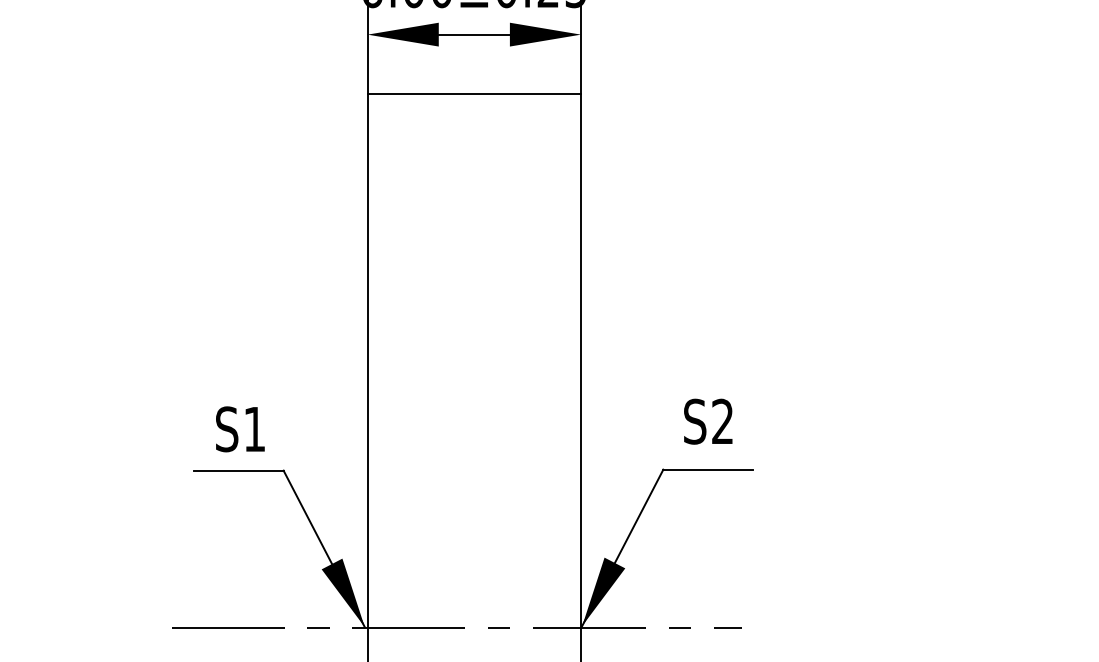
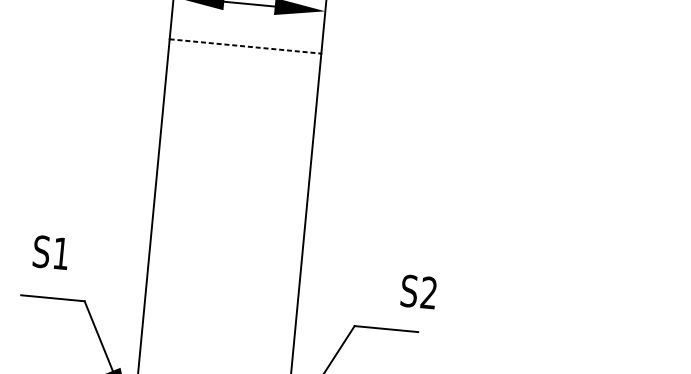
line: (474, 94) -> (245, 46), solid -> dashed
text: (708, 421) -> (418, 291), moved
text: (240, 429) -> (51, 252), moved

